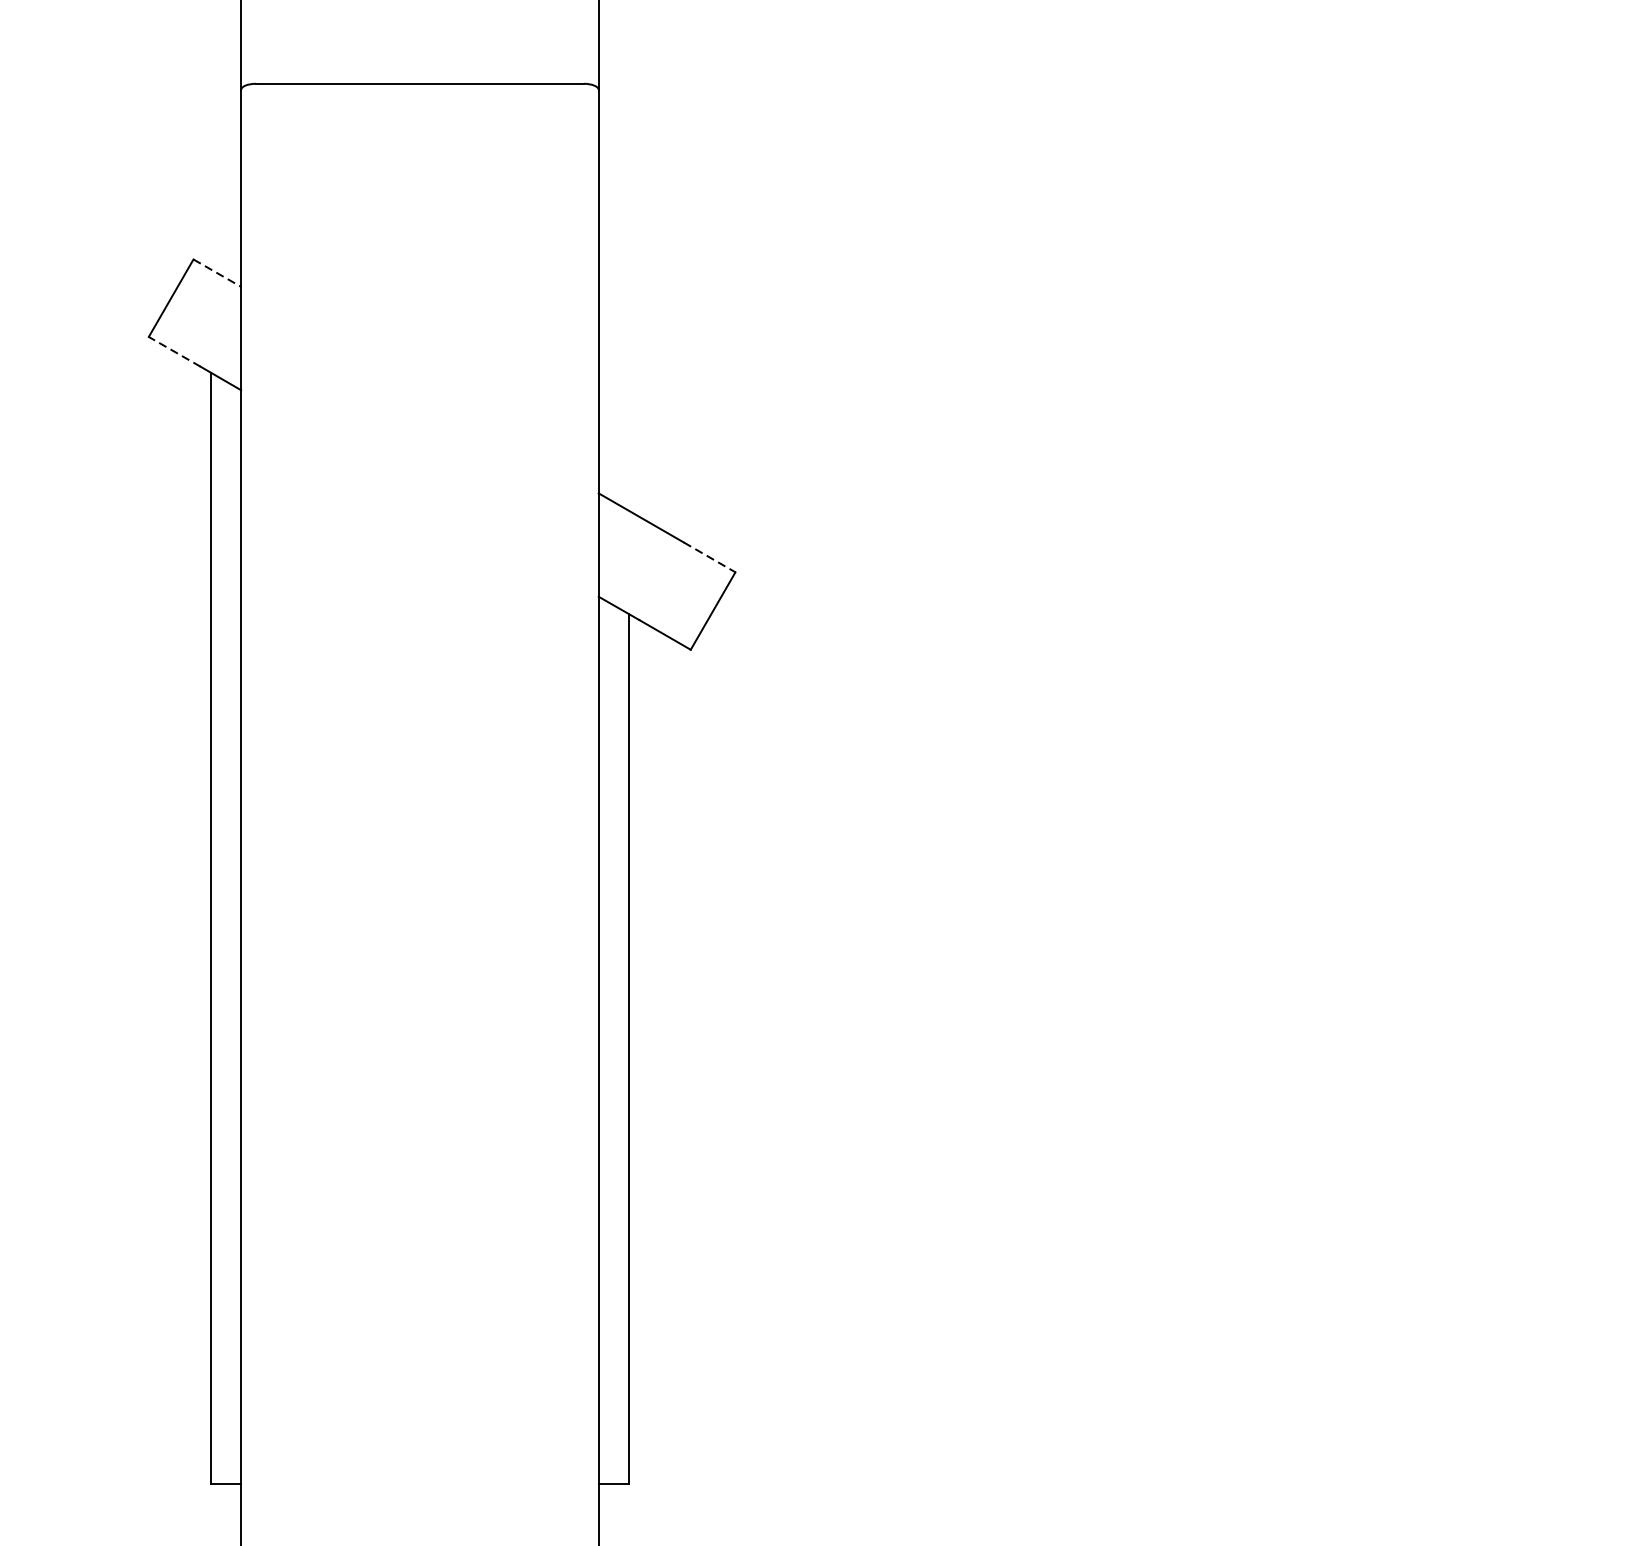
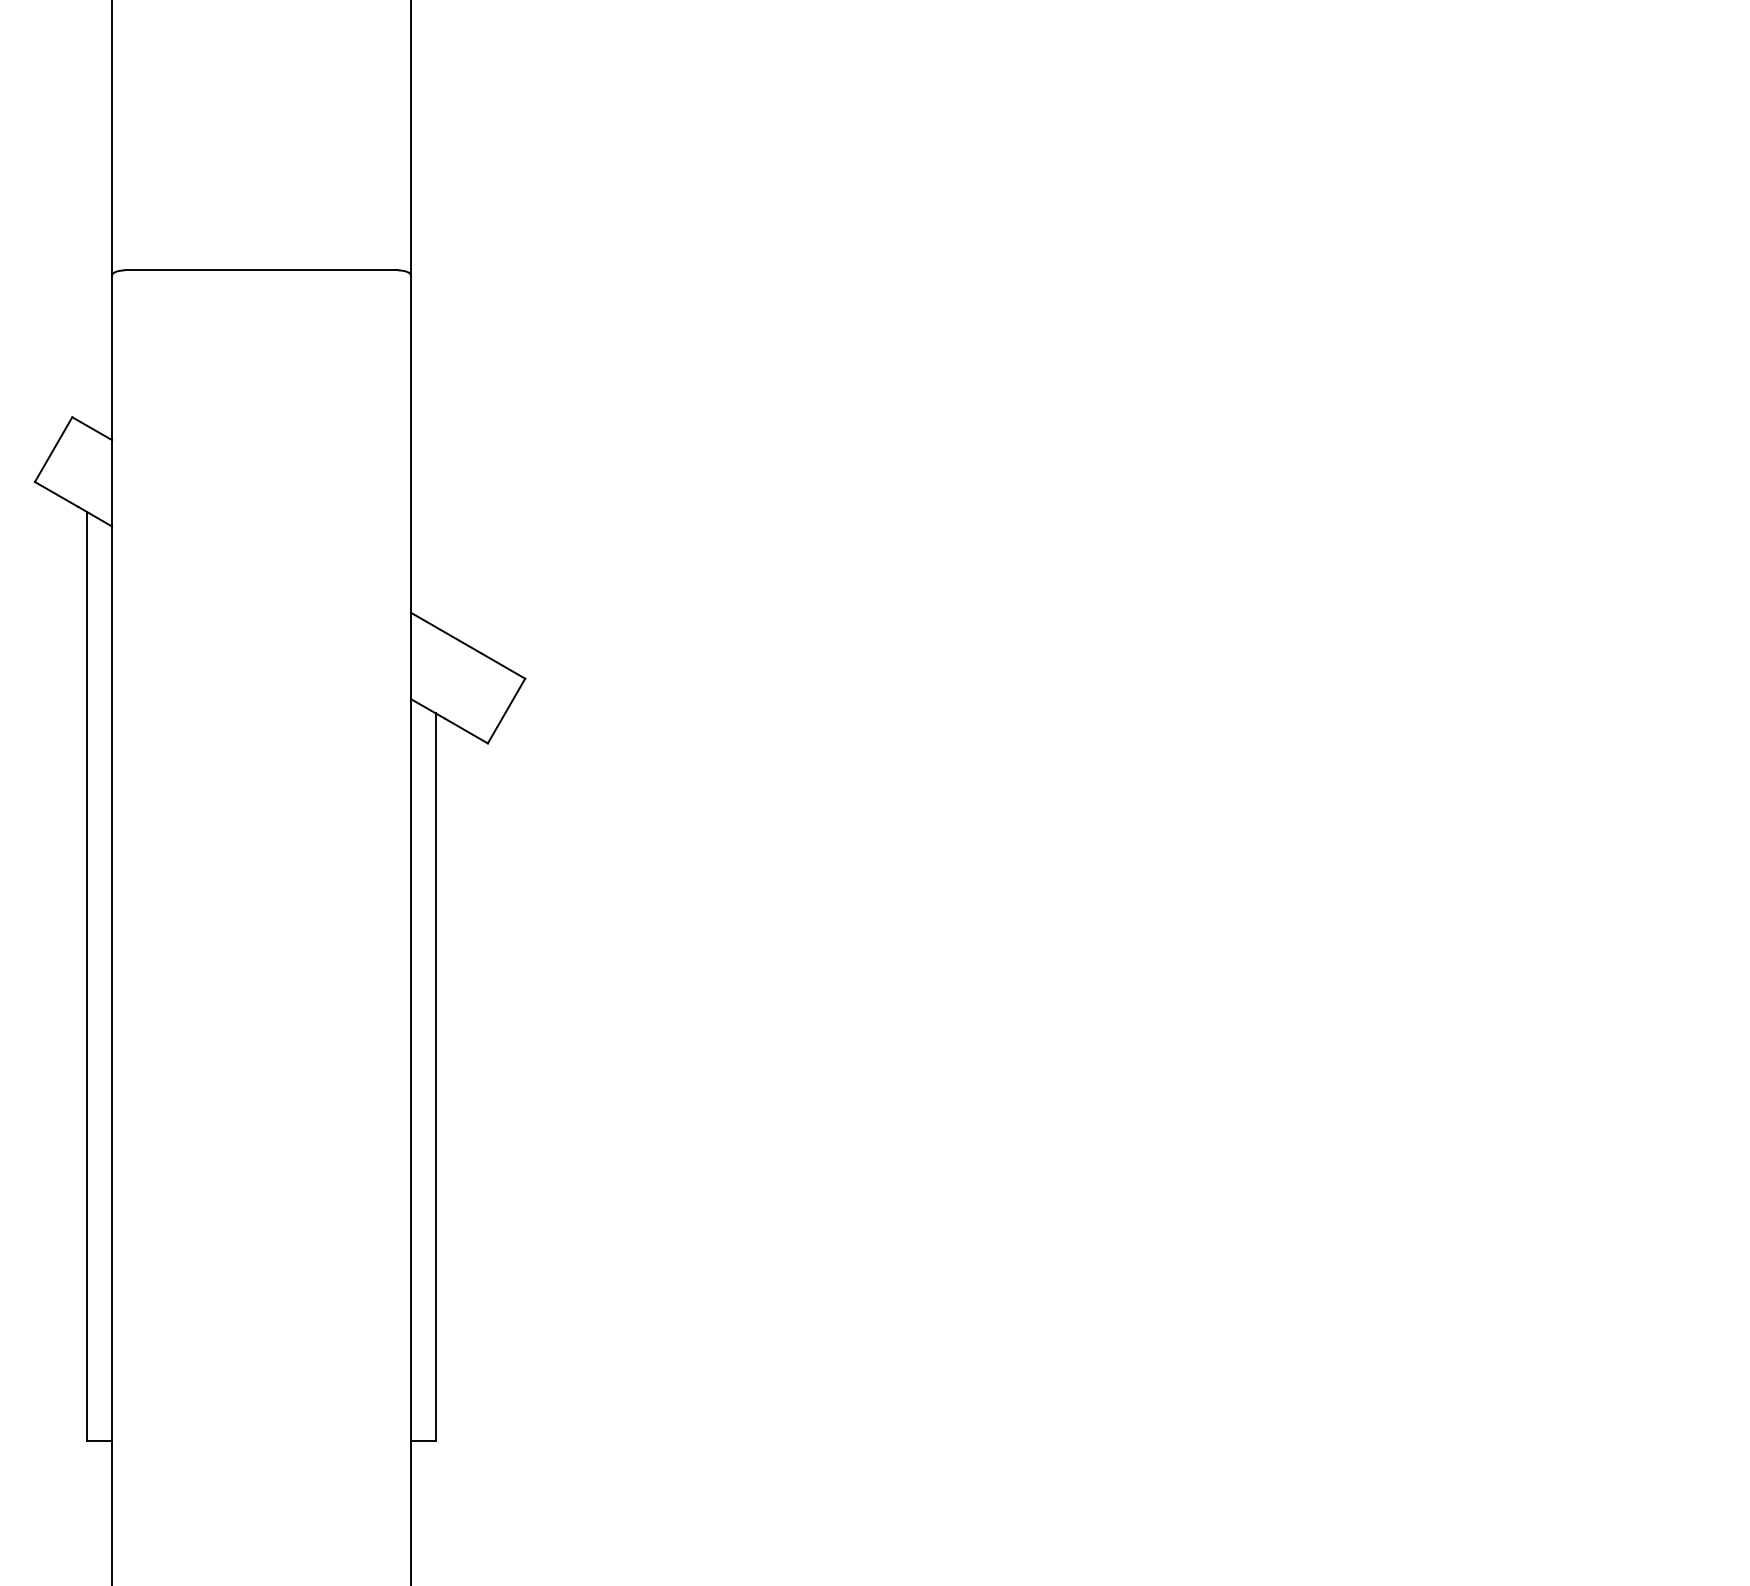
line: (217, 272) -> (92, 428), dashed -> solid
line: (174, 351) -> (56, 494), dashed -> solid
line: (709, 557) -> (503, 666), dashed -> solid

